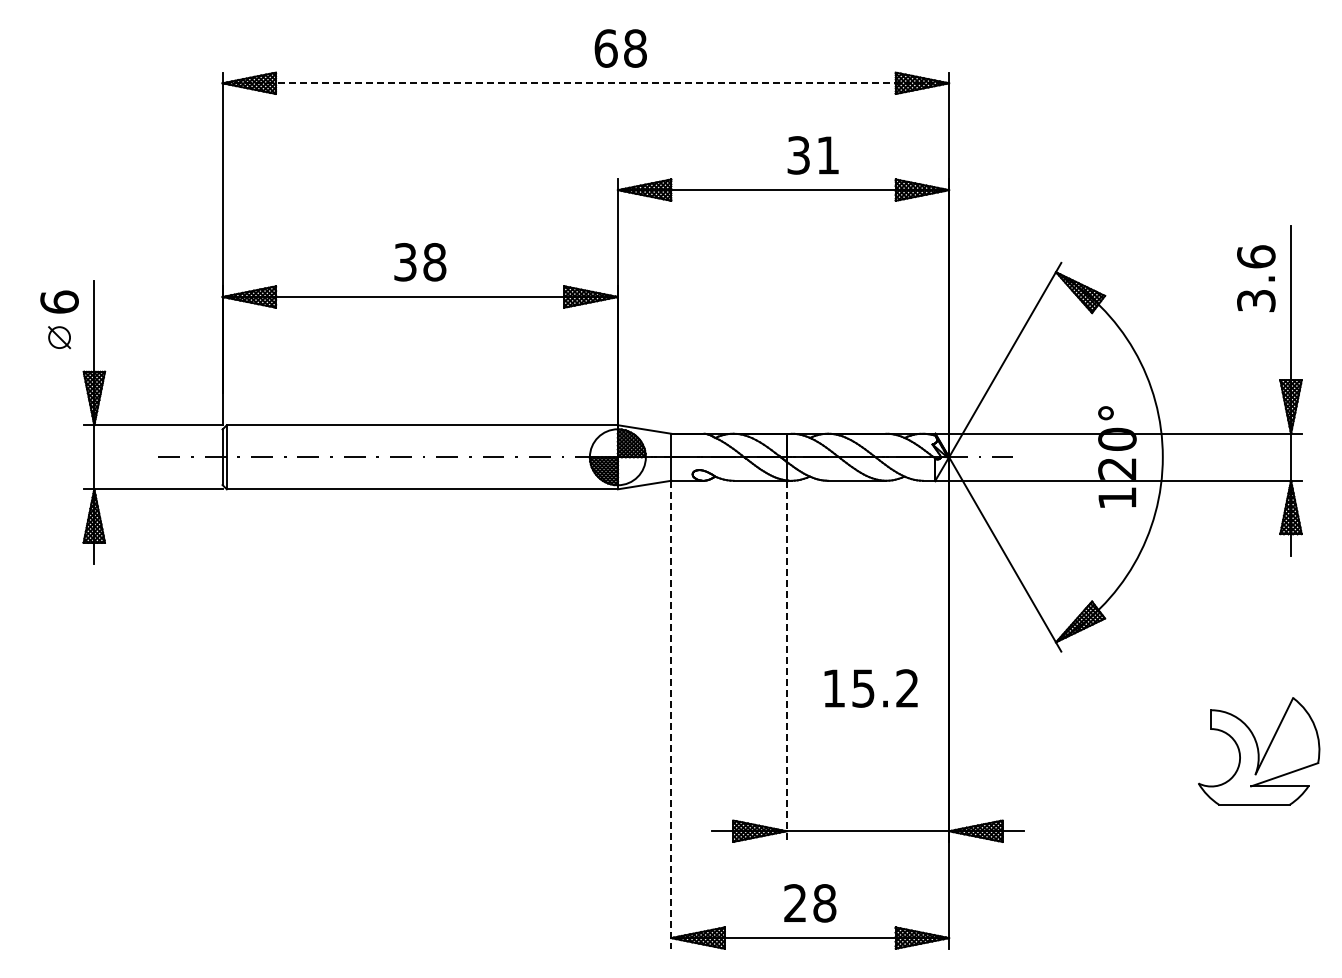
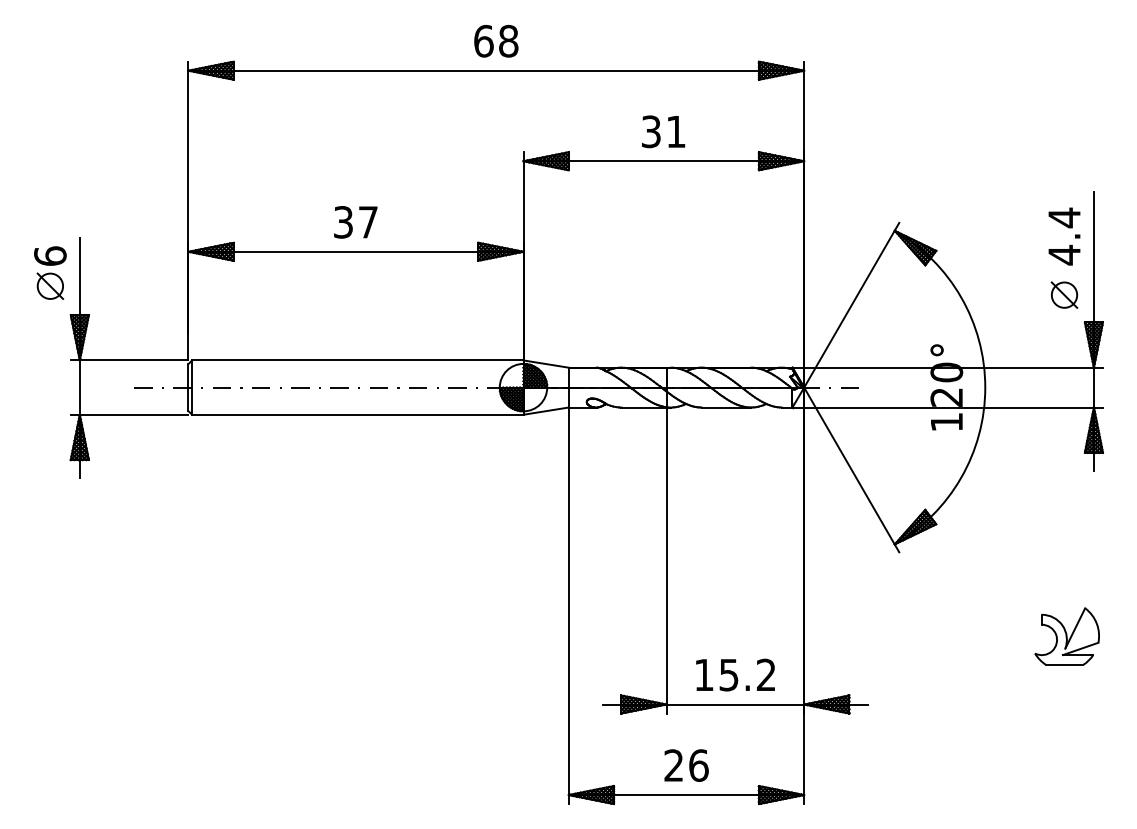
text: (620, 48) -> (496, 41), moved
line: (586, 83) -> (496, 70), dashed -> solid
text: (812, 155) -> (662, 131), moved
text: (434, 262) -> (368, 222), 38 -> 37
text: (1256, 278) -> (1064, 236), 3.6 -> 4.4
part: (59, 337) -> (50, 286), size x1.43
part: (1256, 348) -> (1064, 295), added
line: (786, 661) -> (666, 560), dashed -> solid
text: (870, 688) -> (735, 675), moved
line: (671, 714) -> (568, 605), dashed -> solid
part: (1259, 750) -> (1067, 636), size x0.62
text: (824, 903) -> (698, 765), 28 -> 26

